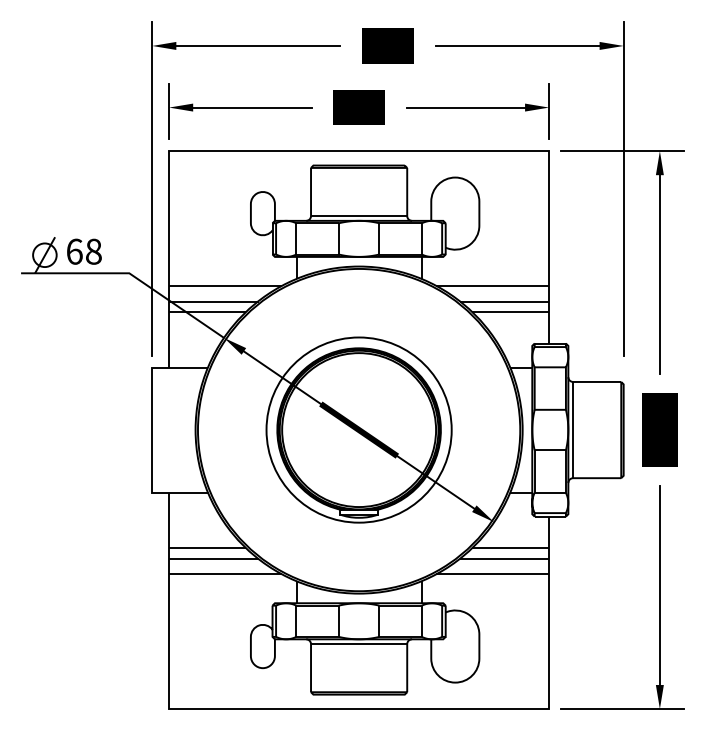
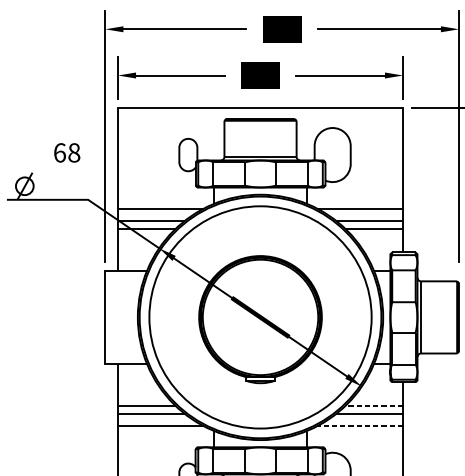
text: (84, 251) -> (67, 152), moved
circle: (358, 429) -> (260, 316), size x1.6
line: (510, 548) -> (374, 406), solid -> dashed
line: (492, 574) -> (360, 425), solid -> dashed

